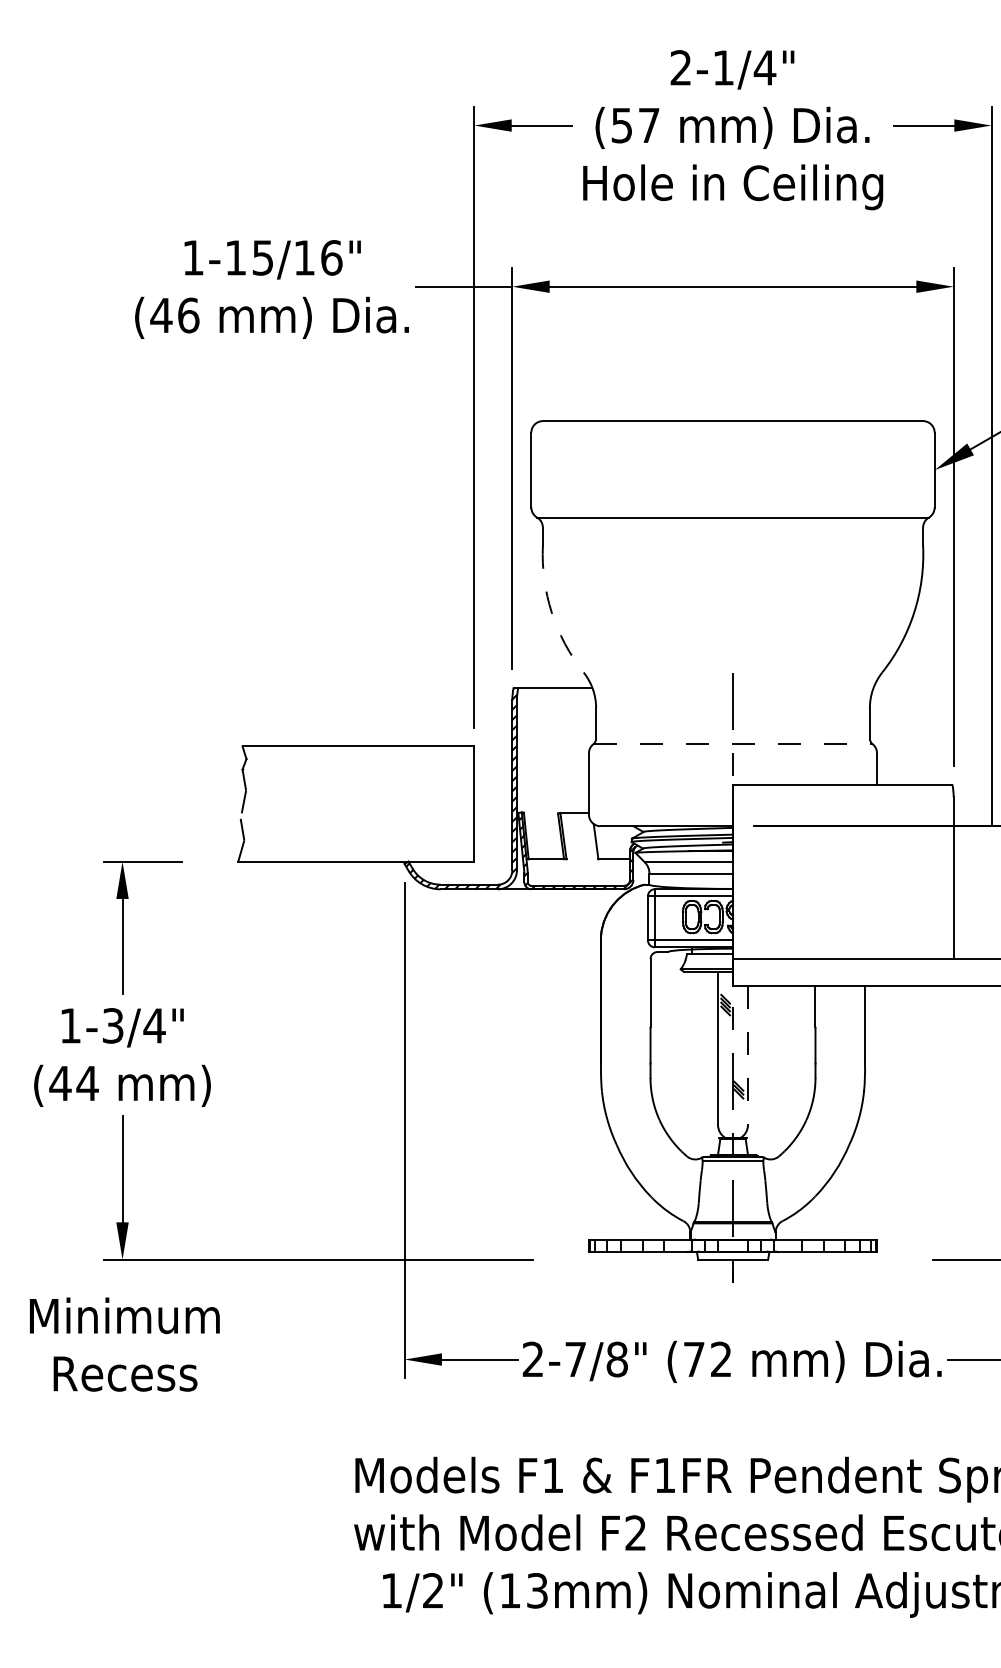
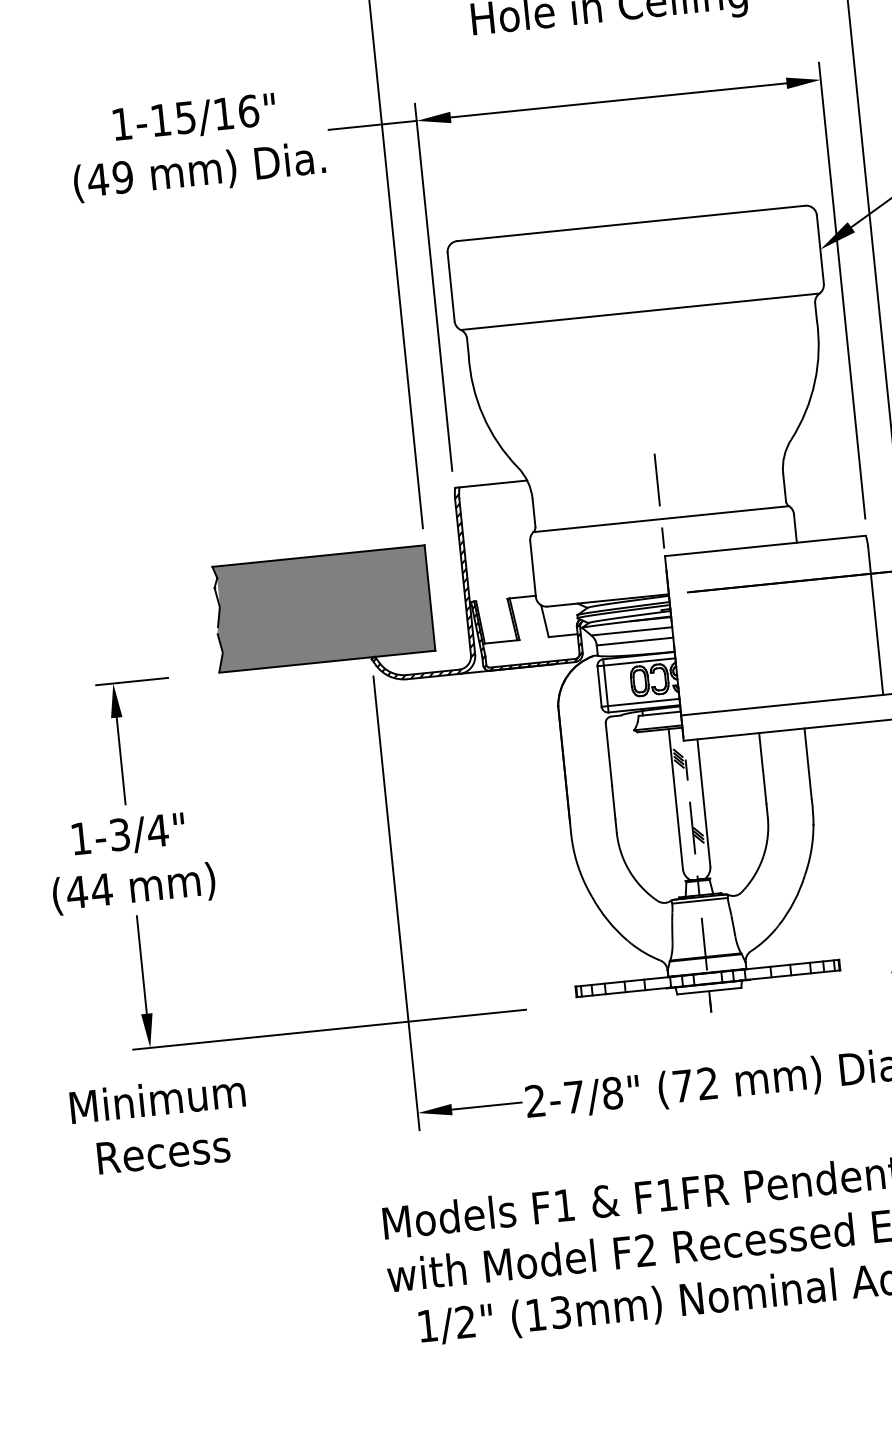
text: (188, 315) -> (122, 177), (46 -> (49
arc: (551, 612) -> (482, 415), dashed -> solid
line: (733, 744) -> (661, 519), dashed -> solid
fill: (356, 803) -> (322, 608), added
line: (747, 1056) -> (703, 803), dashed -> solid

